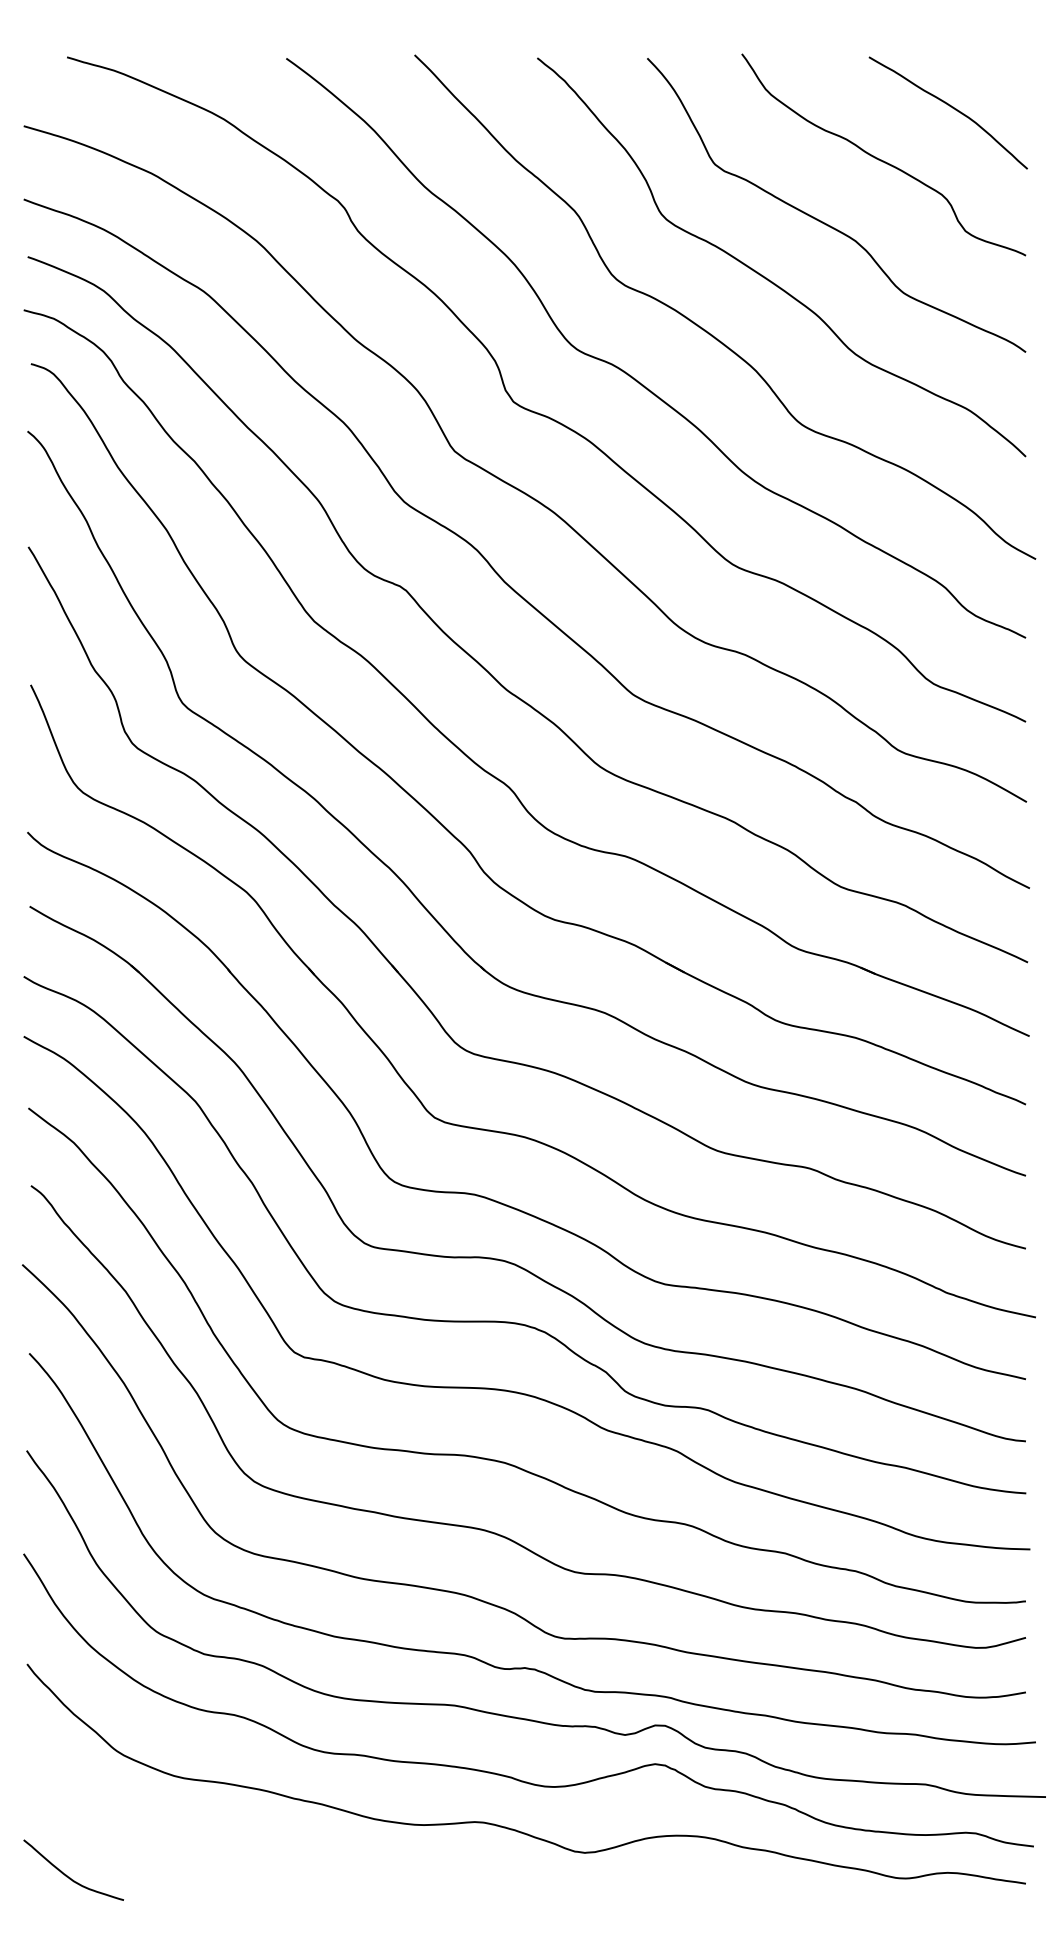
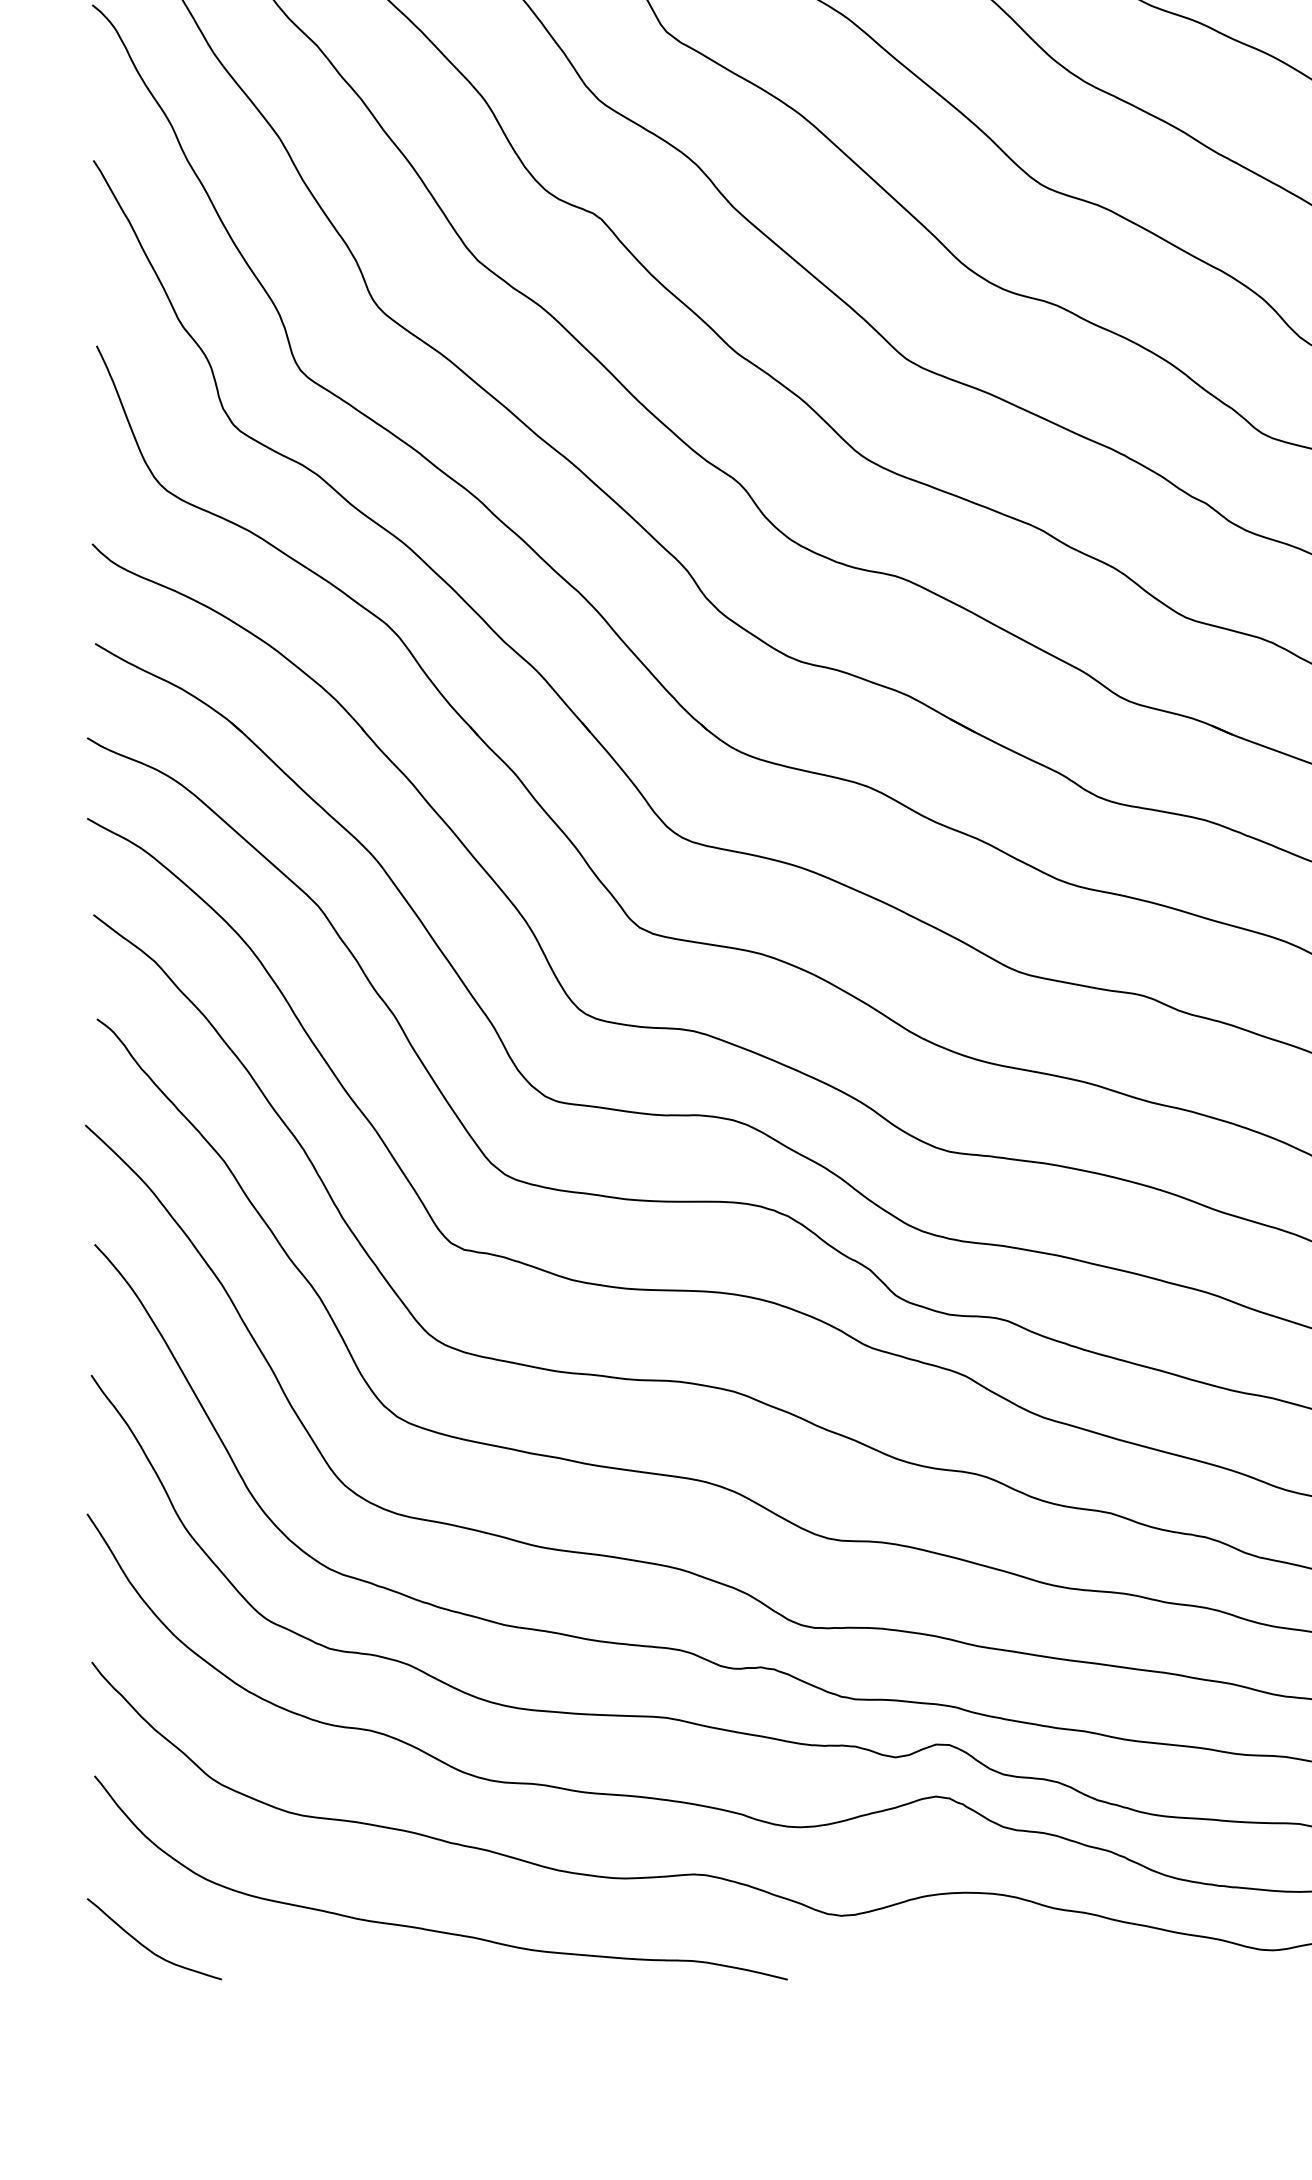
curve: (279, 1862) -> (431, 1928), added

